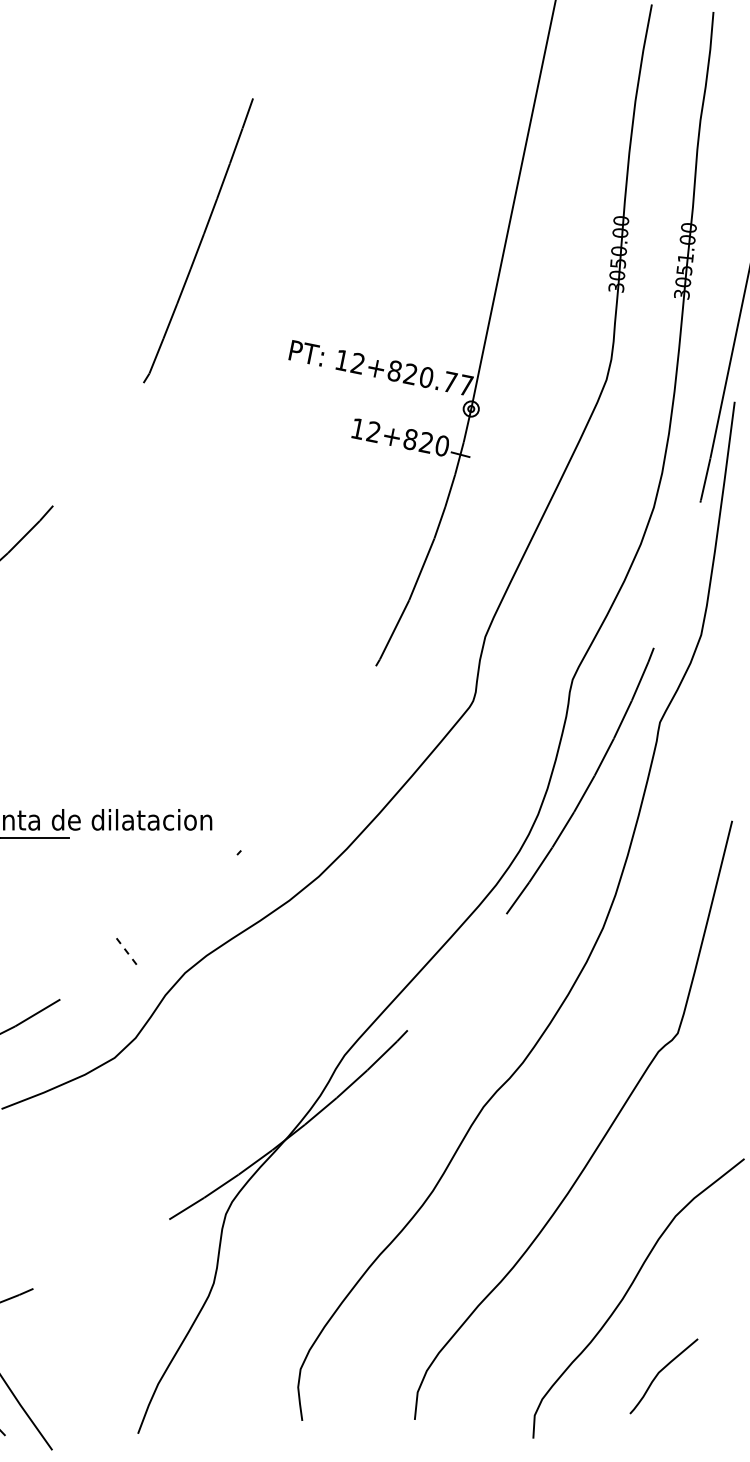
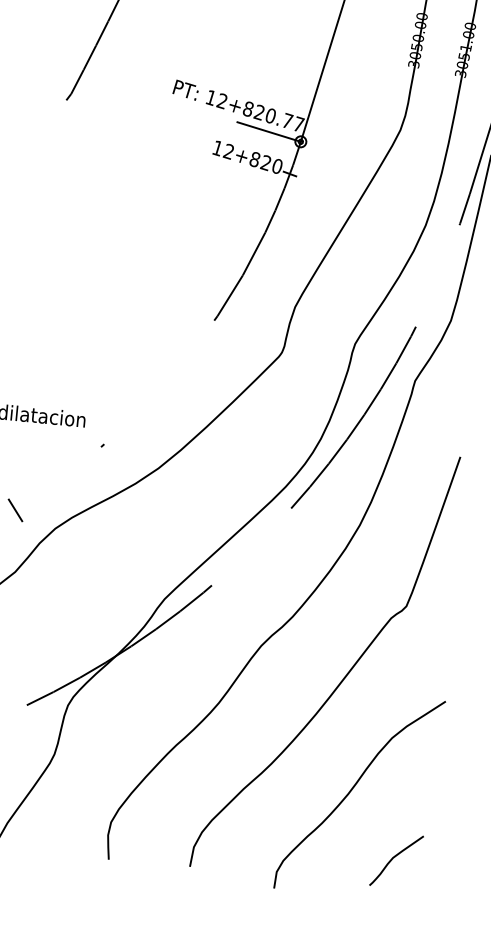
line: (426, 399) -> (269, 131), added
line: (127, 953) -> (15, 510), dashed -> solid
curve: (660, 1372) -> (394, 857), moved

